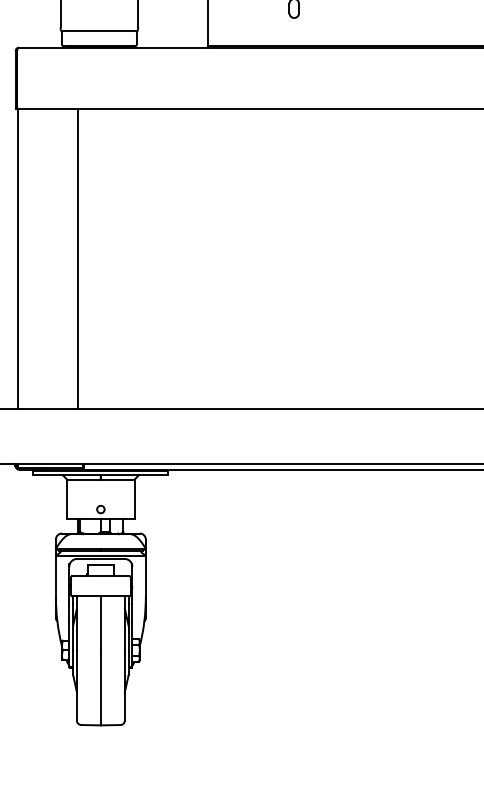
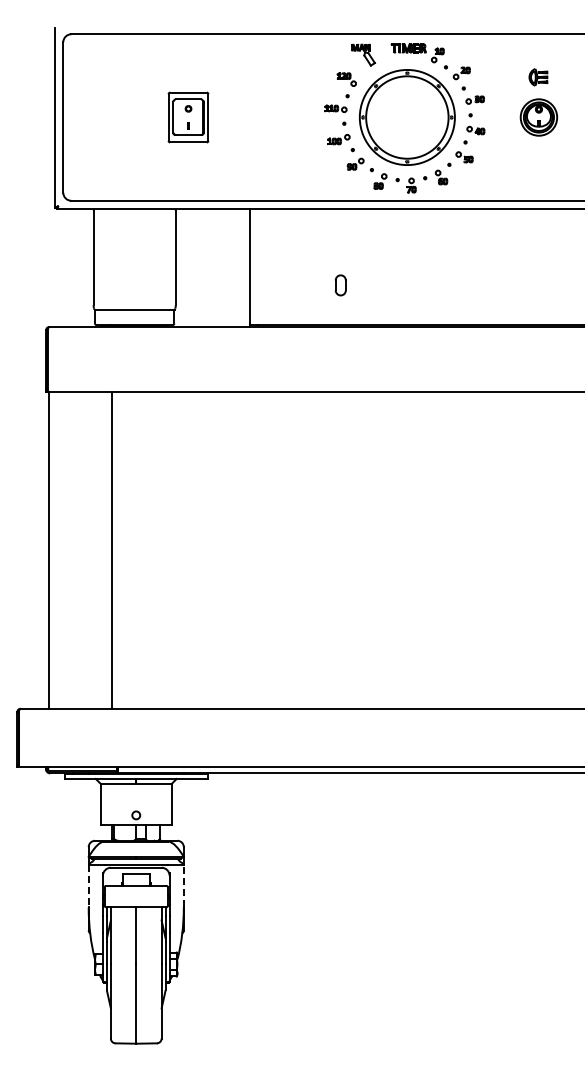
line: (145, 575) -> (183, 885), solid -> dashed
line: (55, 576) -> (88, 886), solid -> dashed

